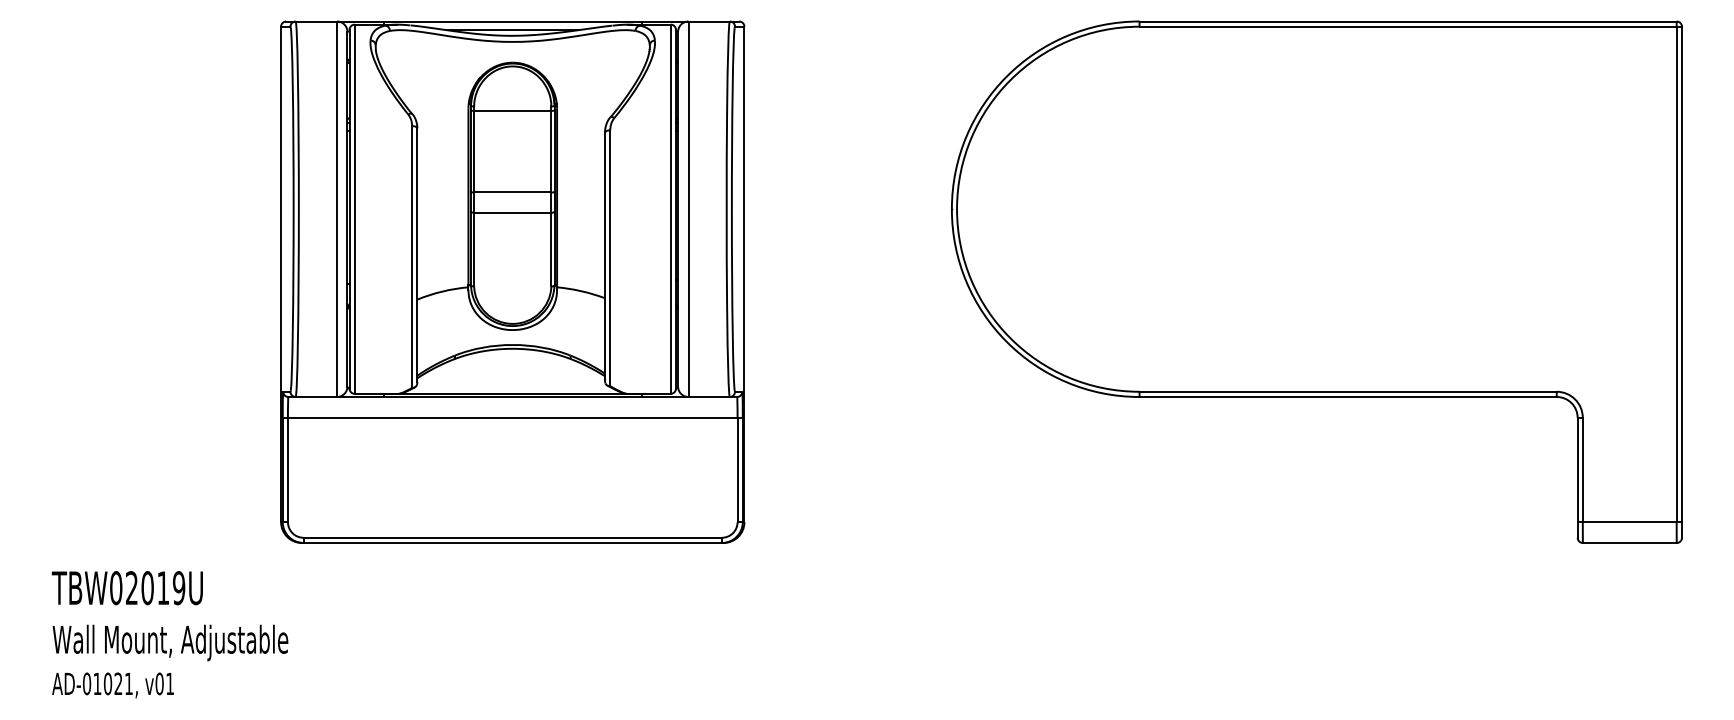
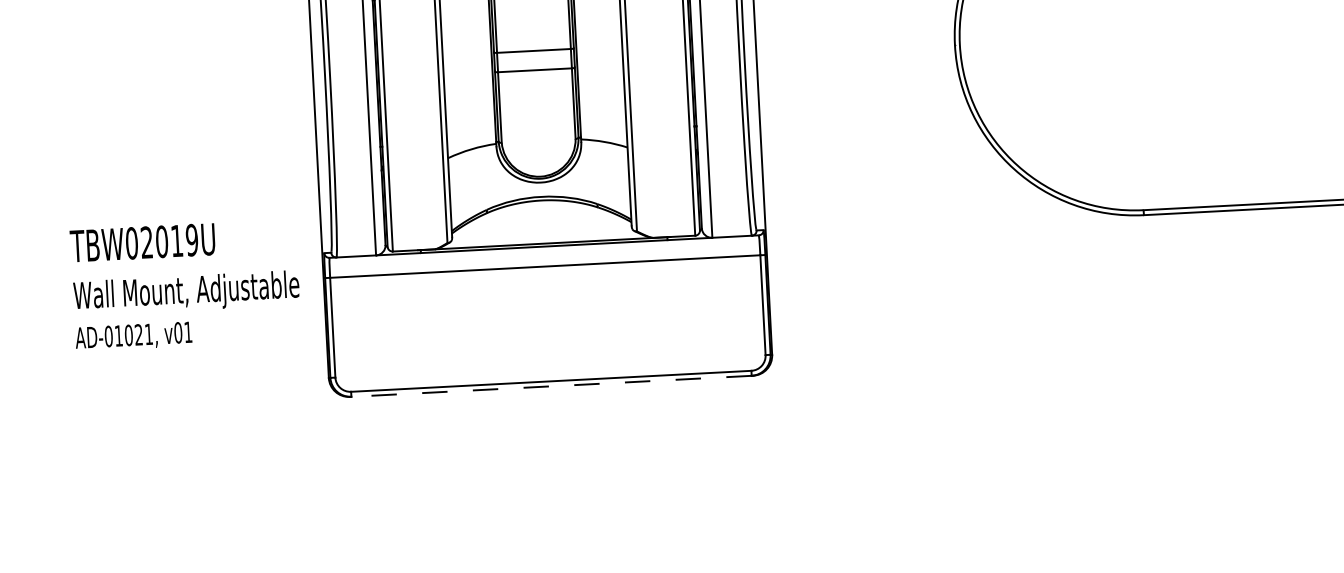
line: (512, 543) -> (551, 386), solid -> dashed
text: (169, 634) -> (185, 285), moved

